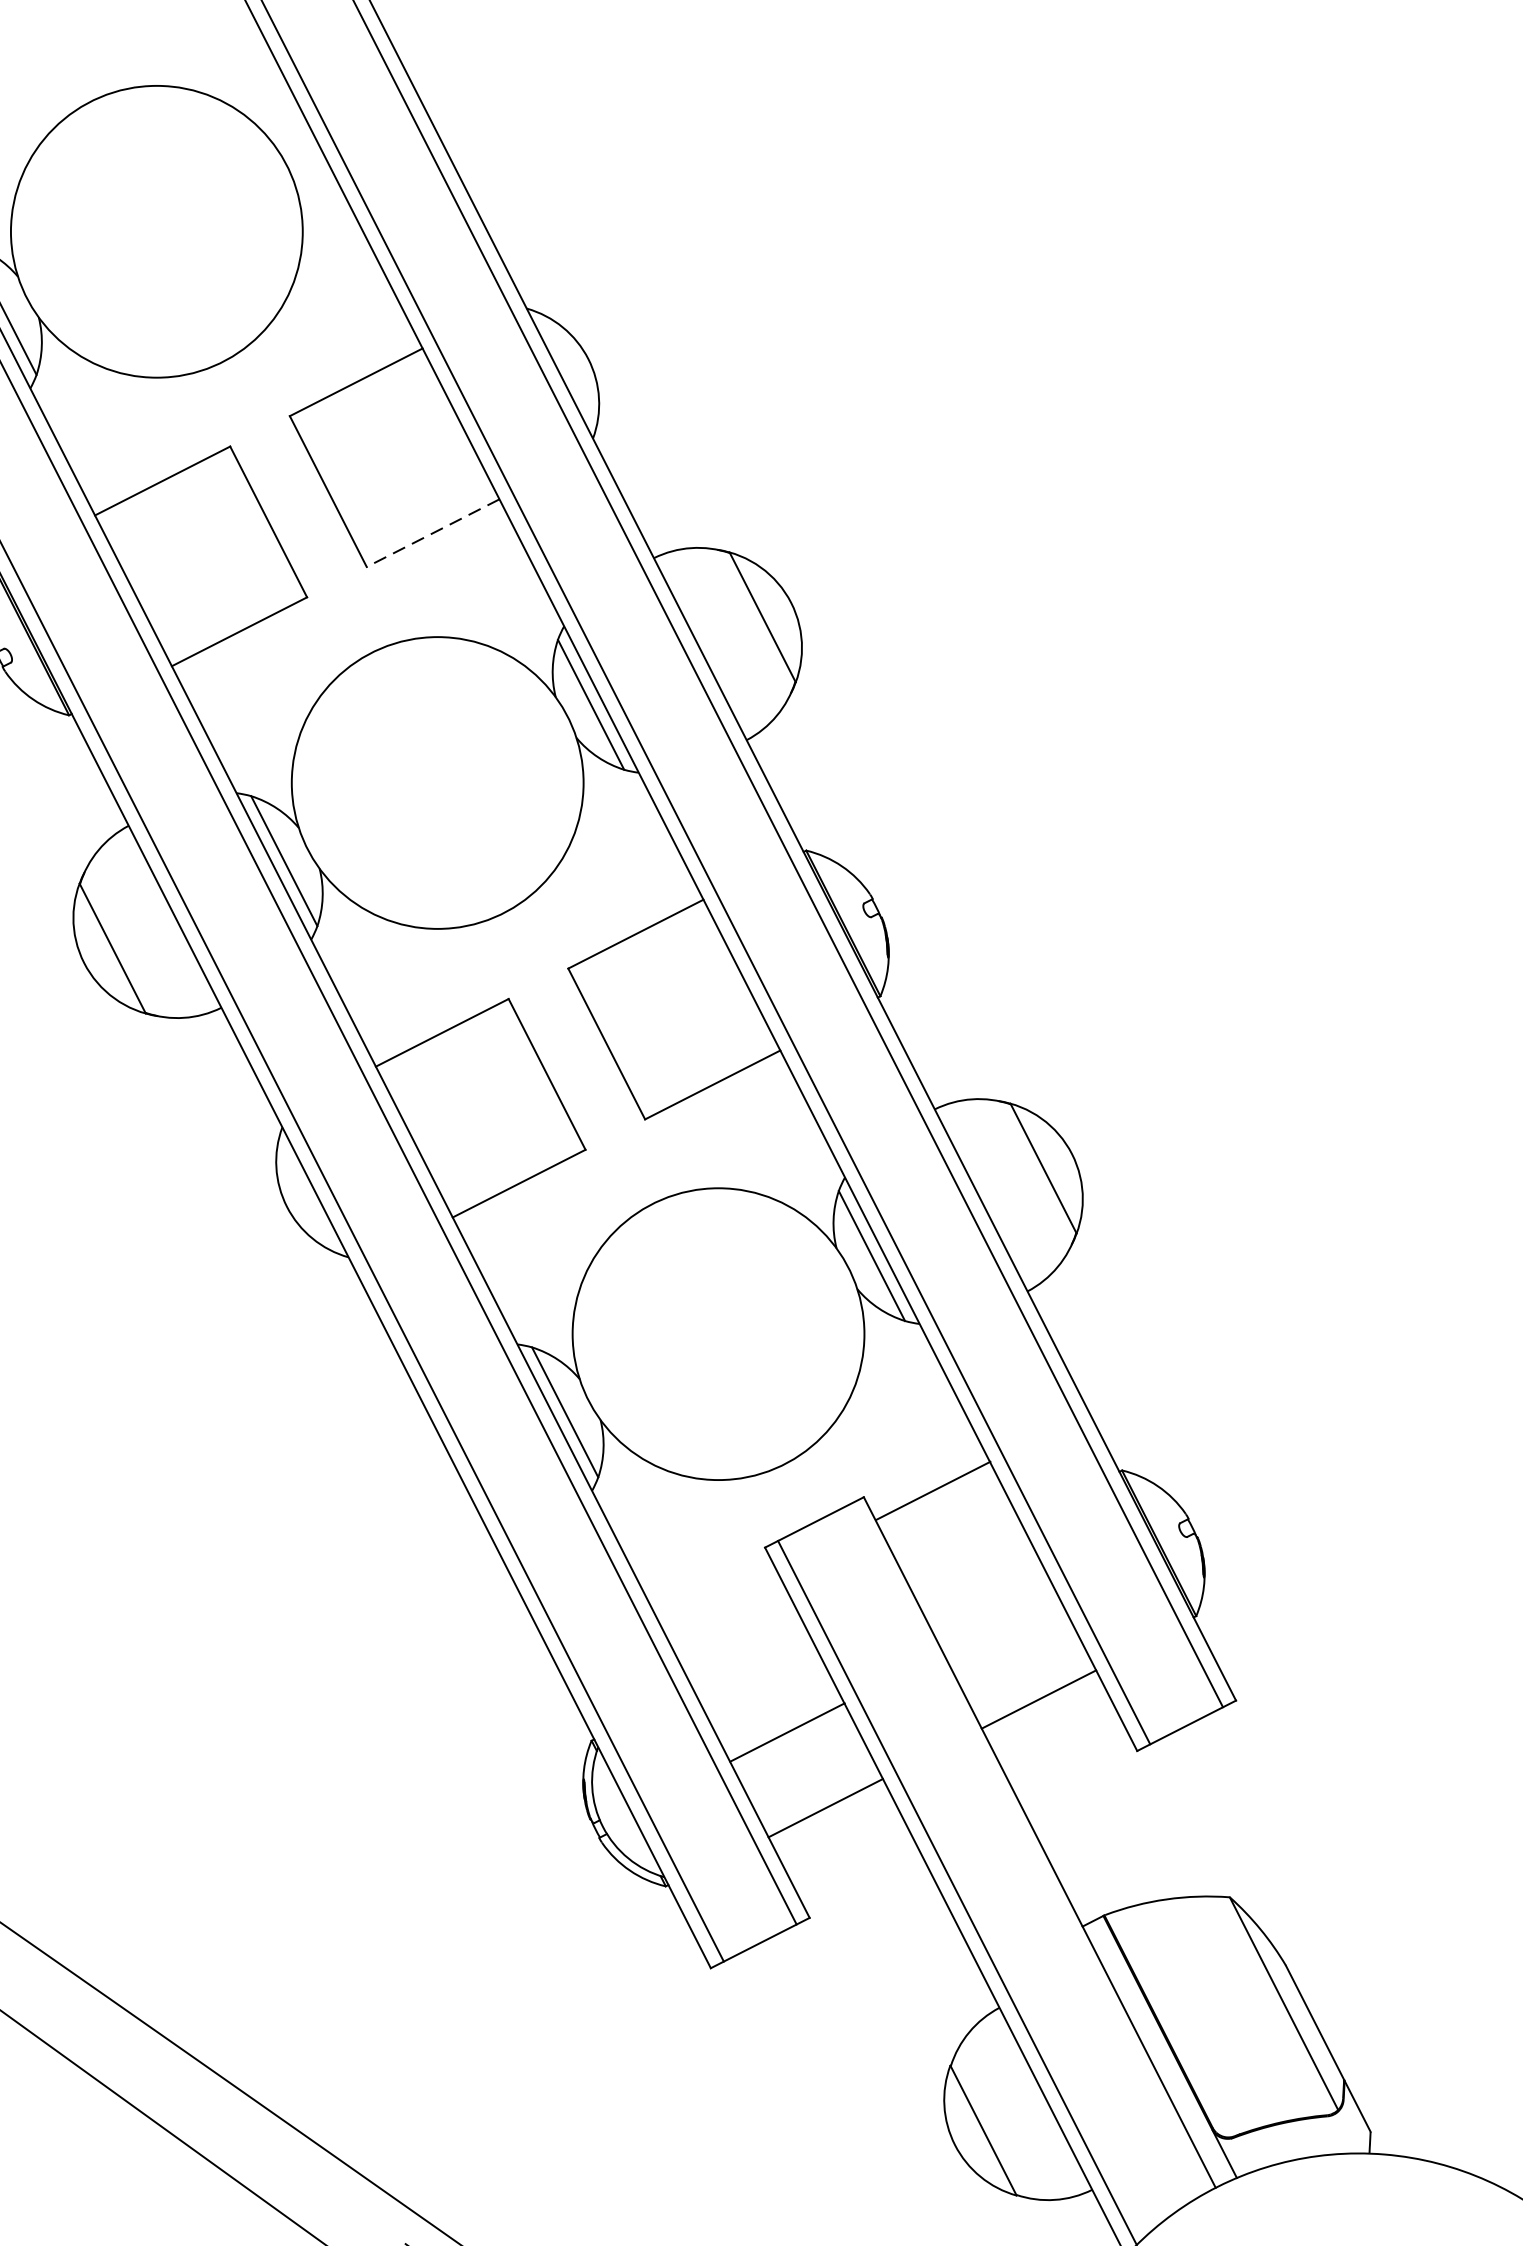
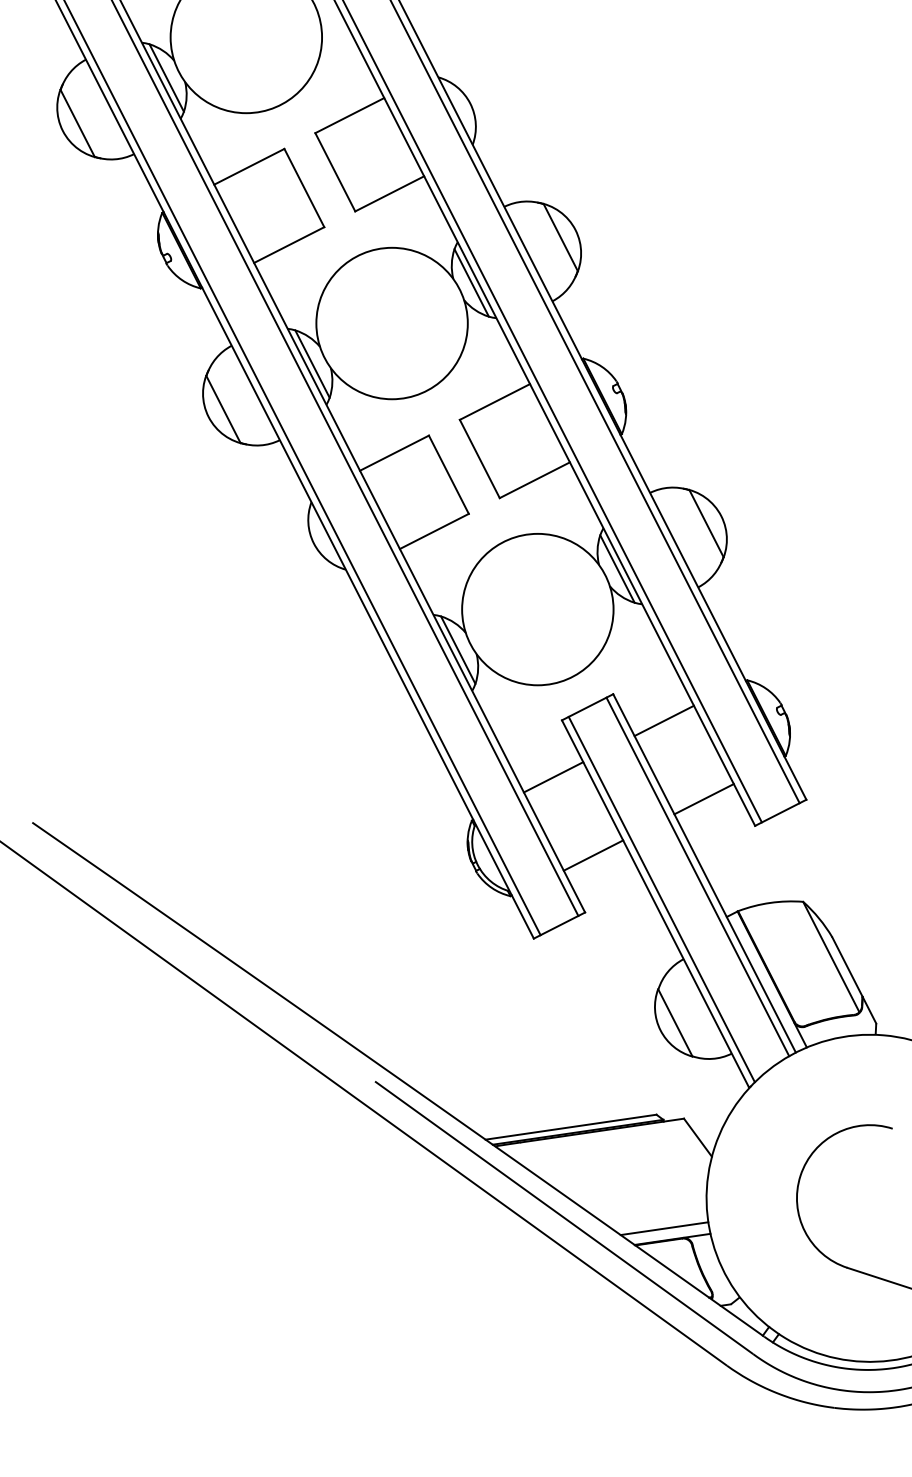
line: (432, 532) -> (389, 193), dashed -> solid
line: (931, 1490) -> (663, 720), moved
line: (787, 1732) -> (553, 777), moved
line: (1026, 1848) -> (697, 876), added

